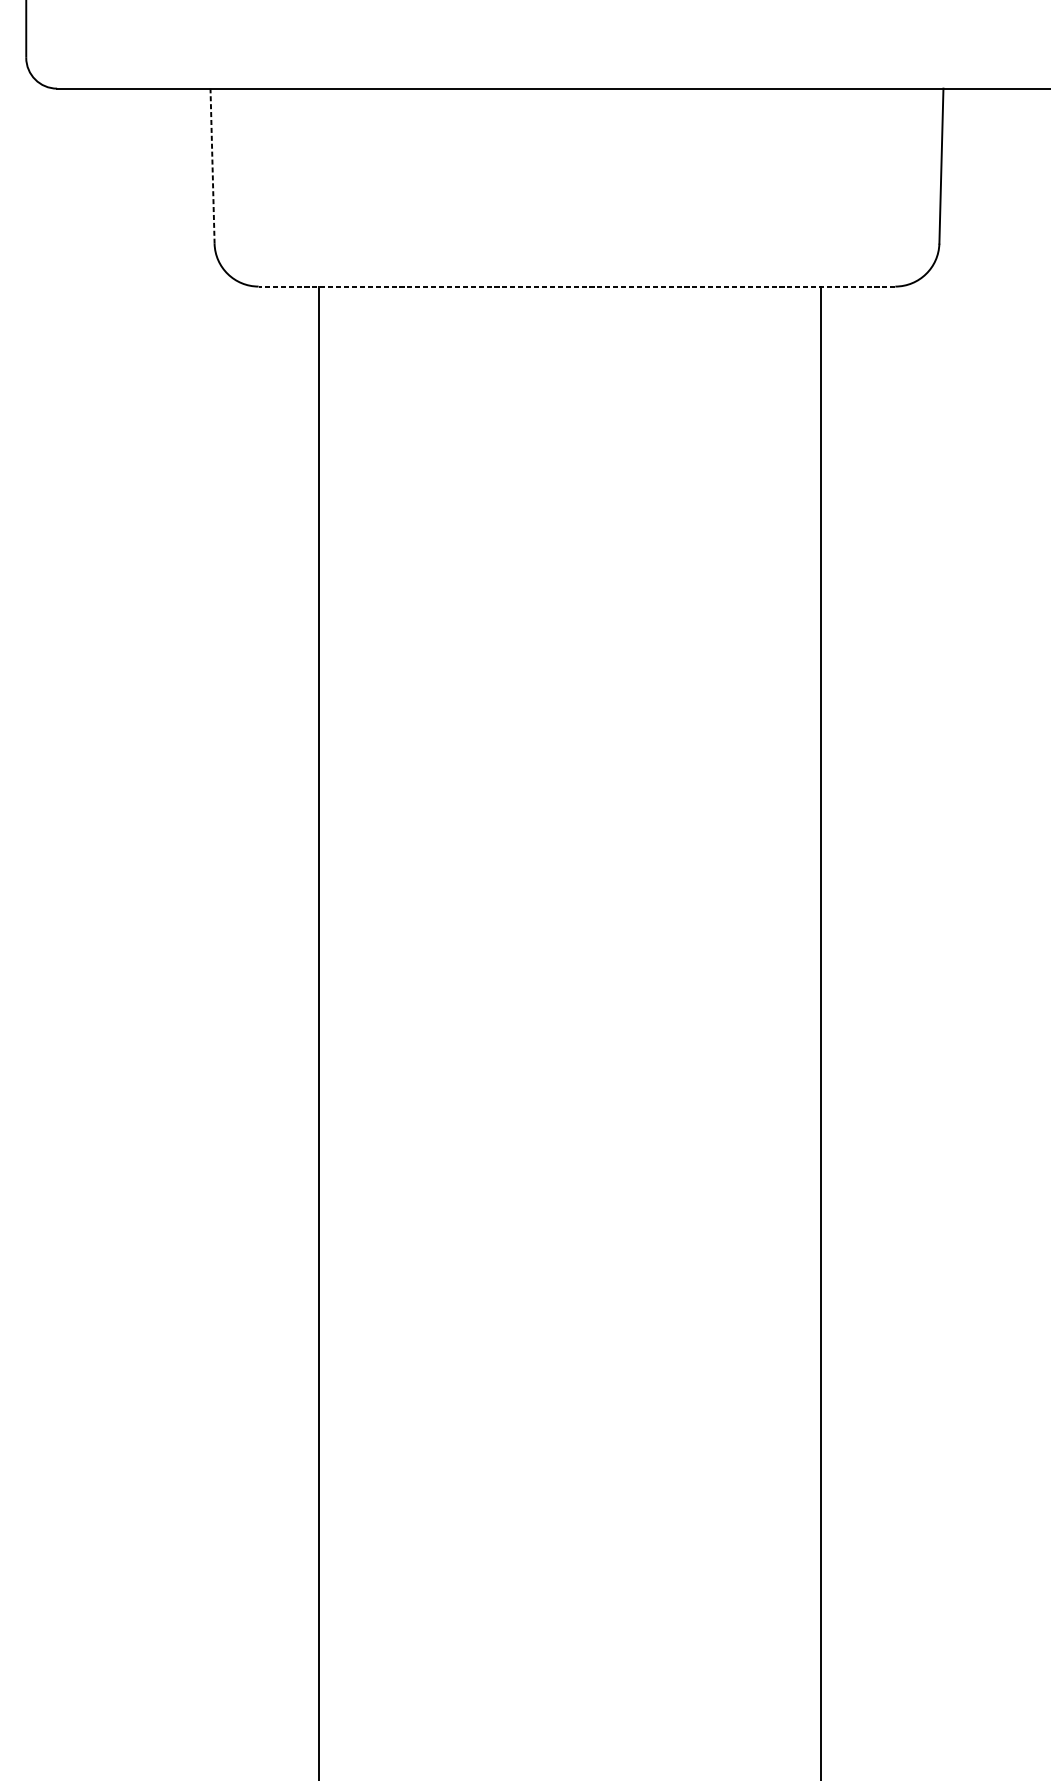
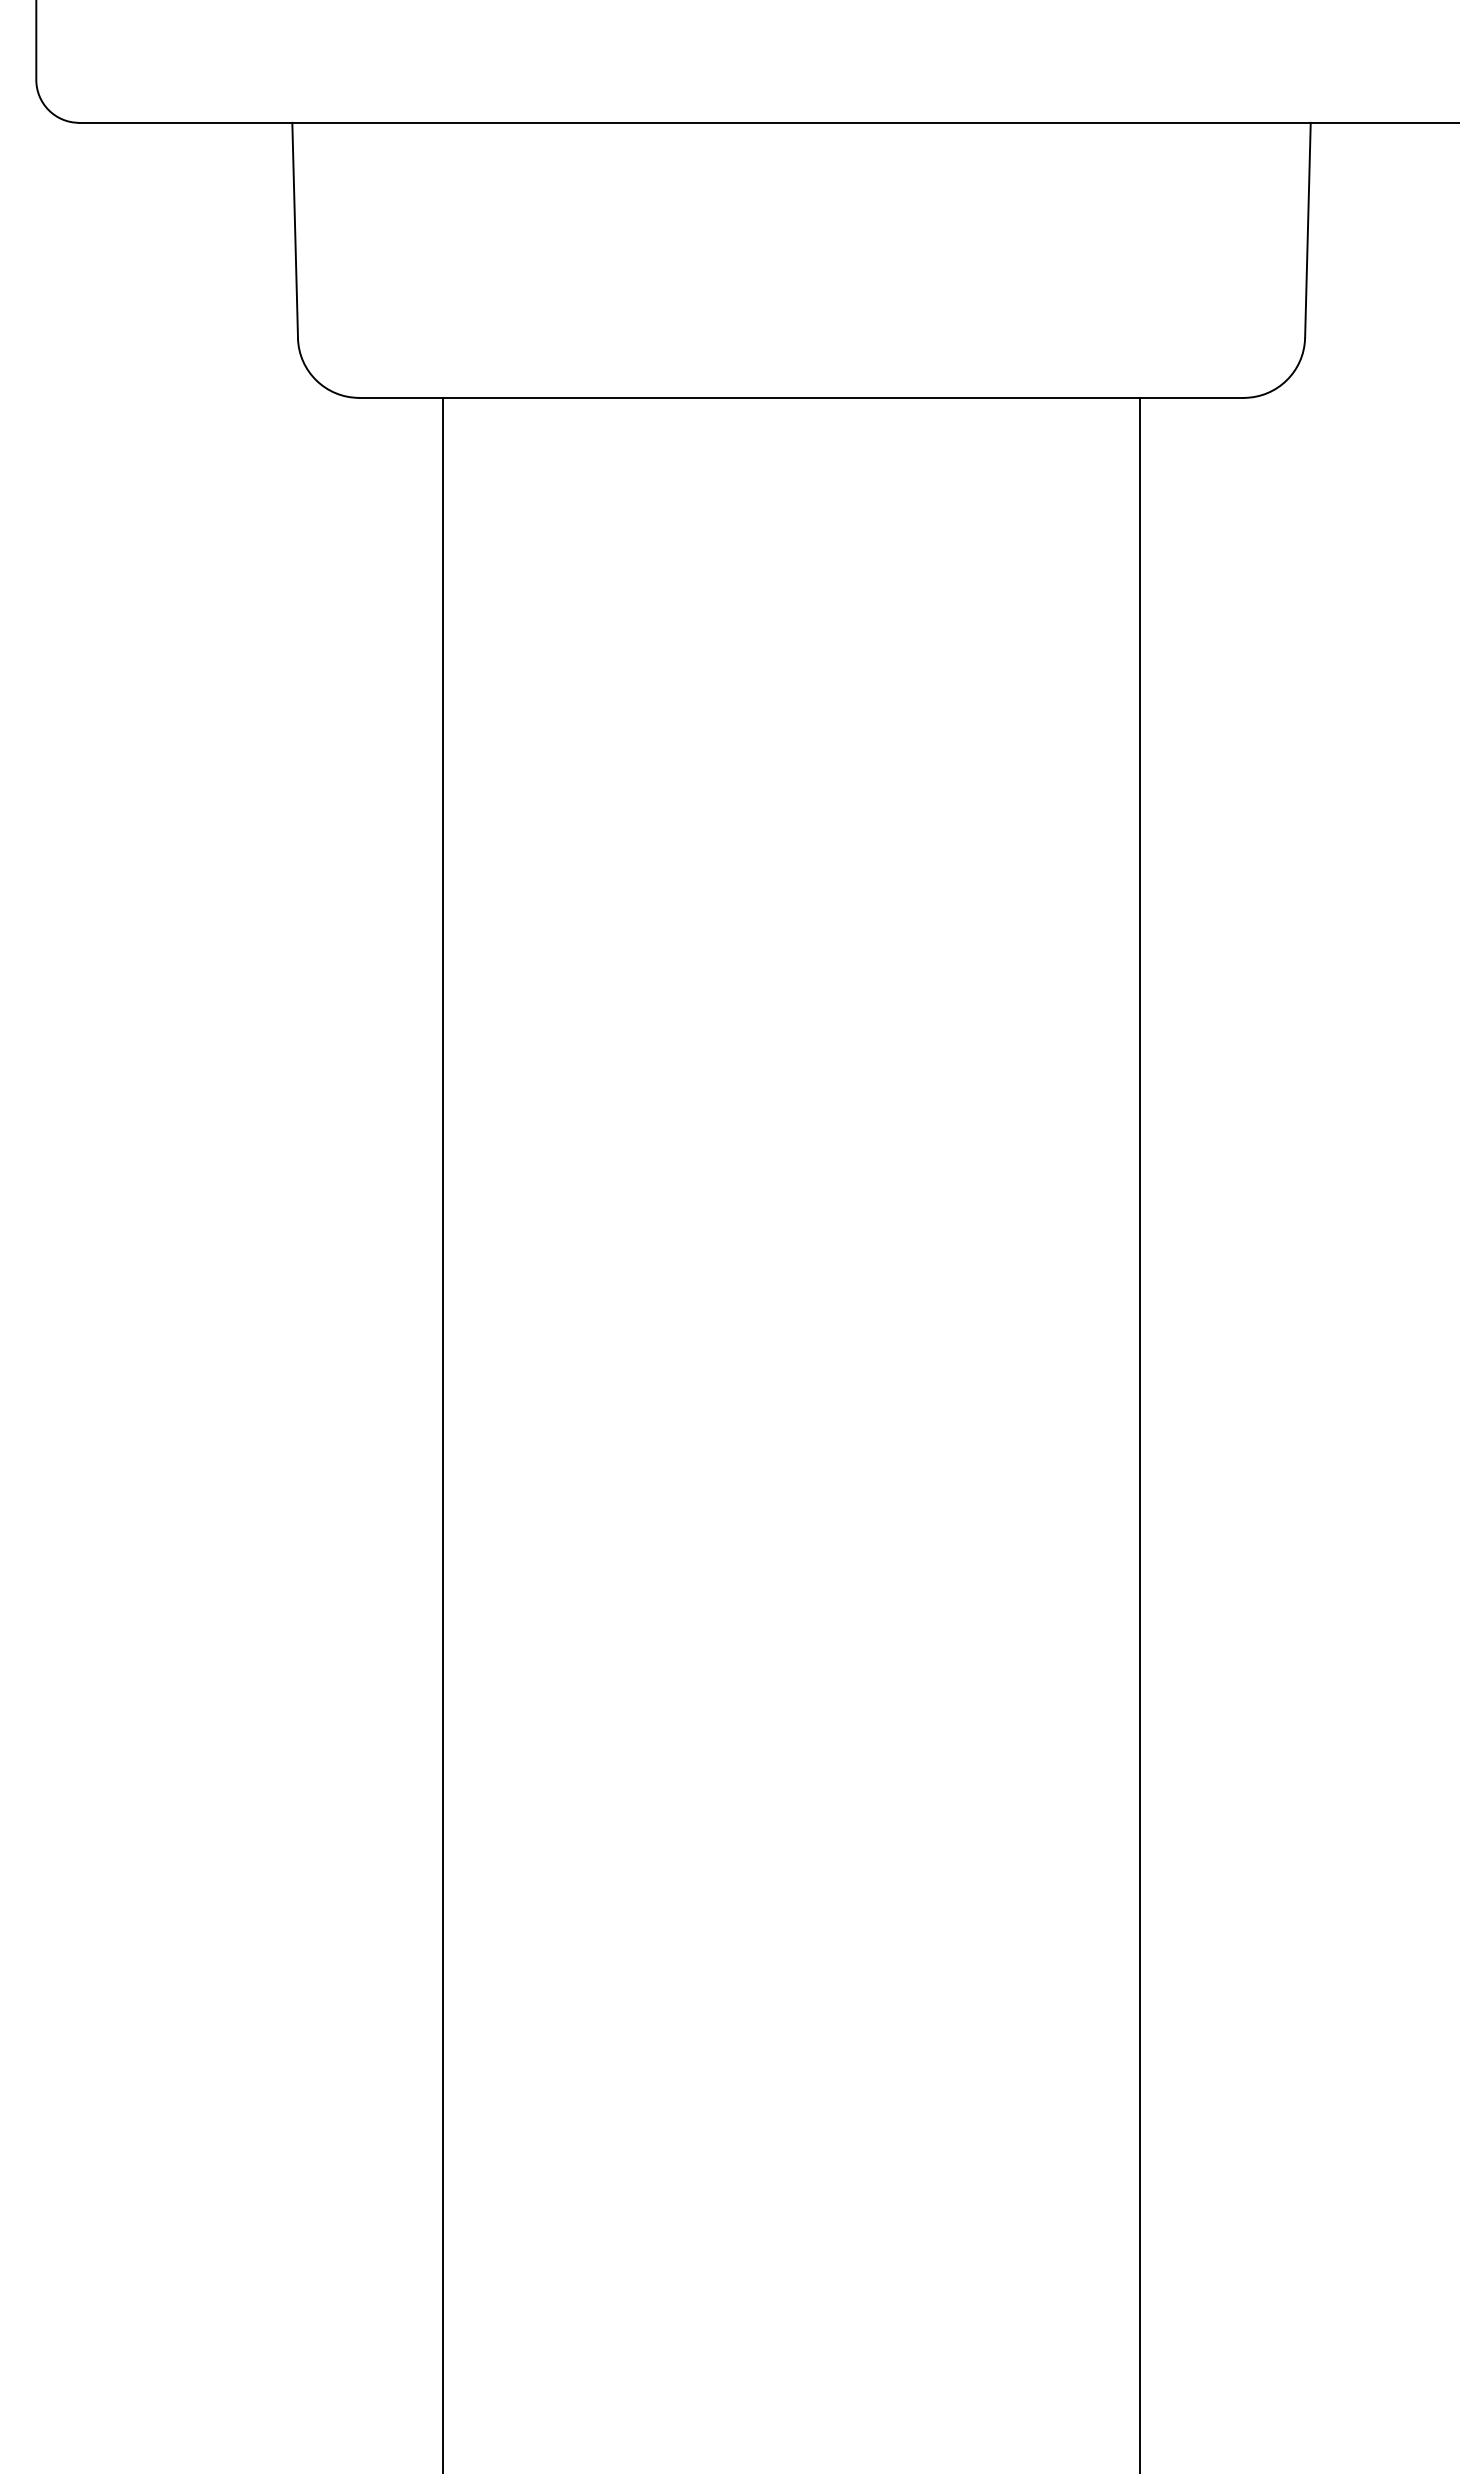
line: (212, 166) -> (295, 230), dashed -> solid
line: (576, 286) -> (801, 397), dashed -> solid

